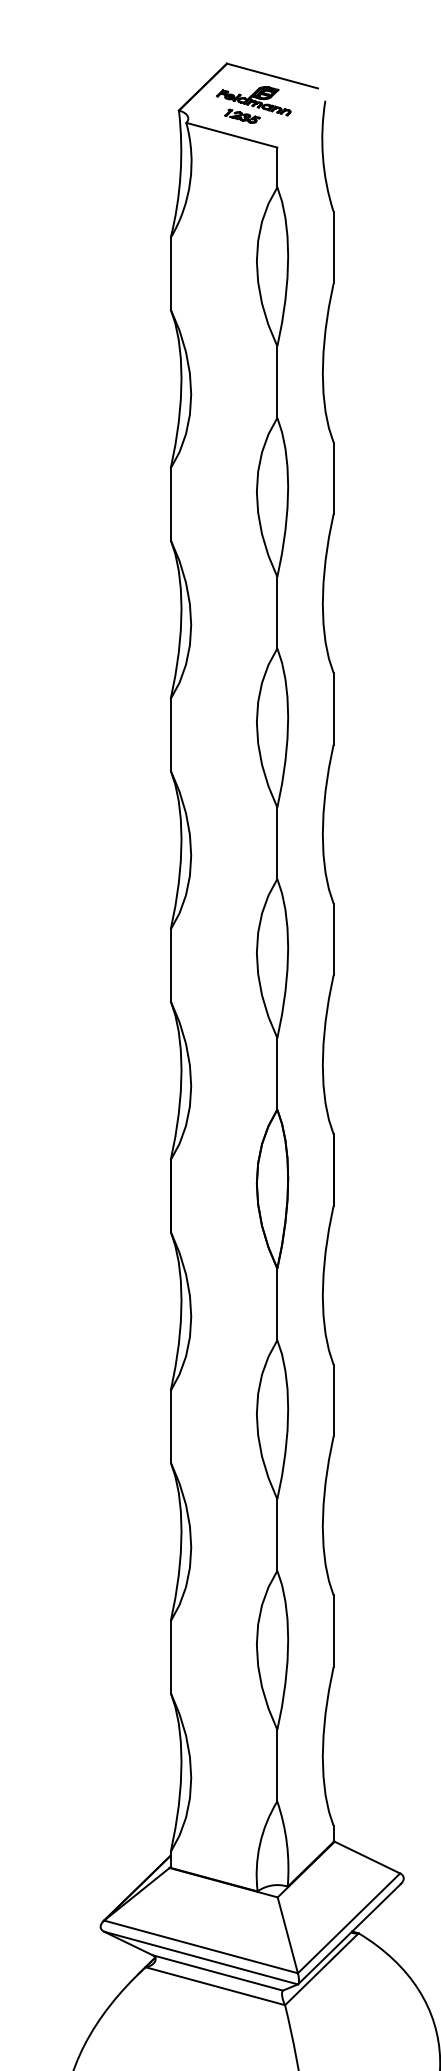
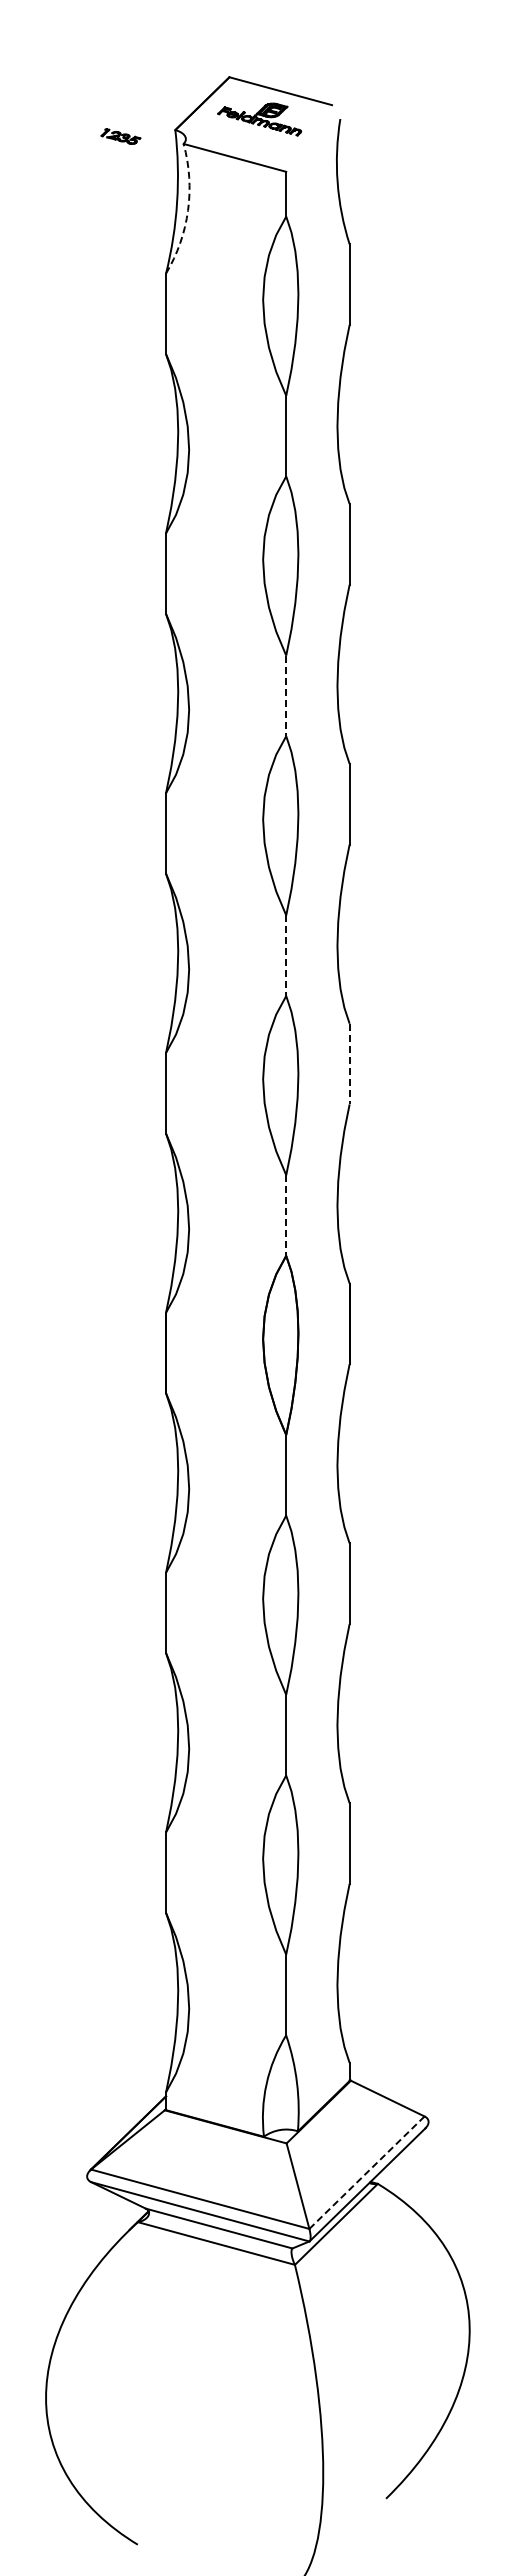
part: (242, 116) -> (120, 136), moved
arc: (190, 181) -> (188, 210), solid -> dashed
line: (277, 613) -> (286, 696), solid -> dashed
line: (277, 843) -> (286, 956), solid -> dashed
line: (333, 939) -> (349, 1064), solid -> dashed
line: (277, 1074) -> (286, 1216), solid -> dashed
line: (348, 1924) -> (366, 2173), solid -> dashed

